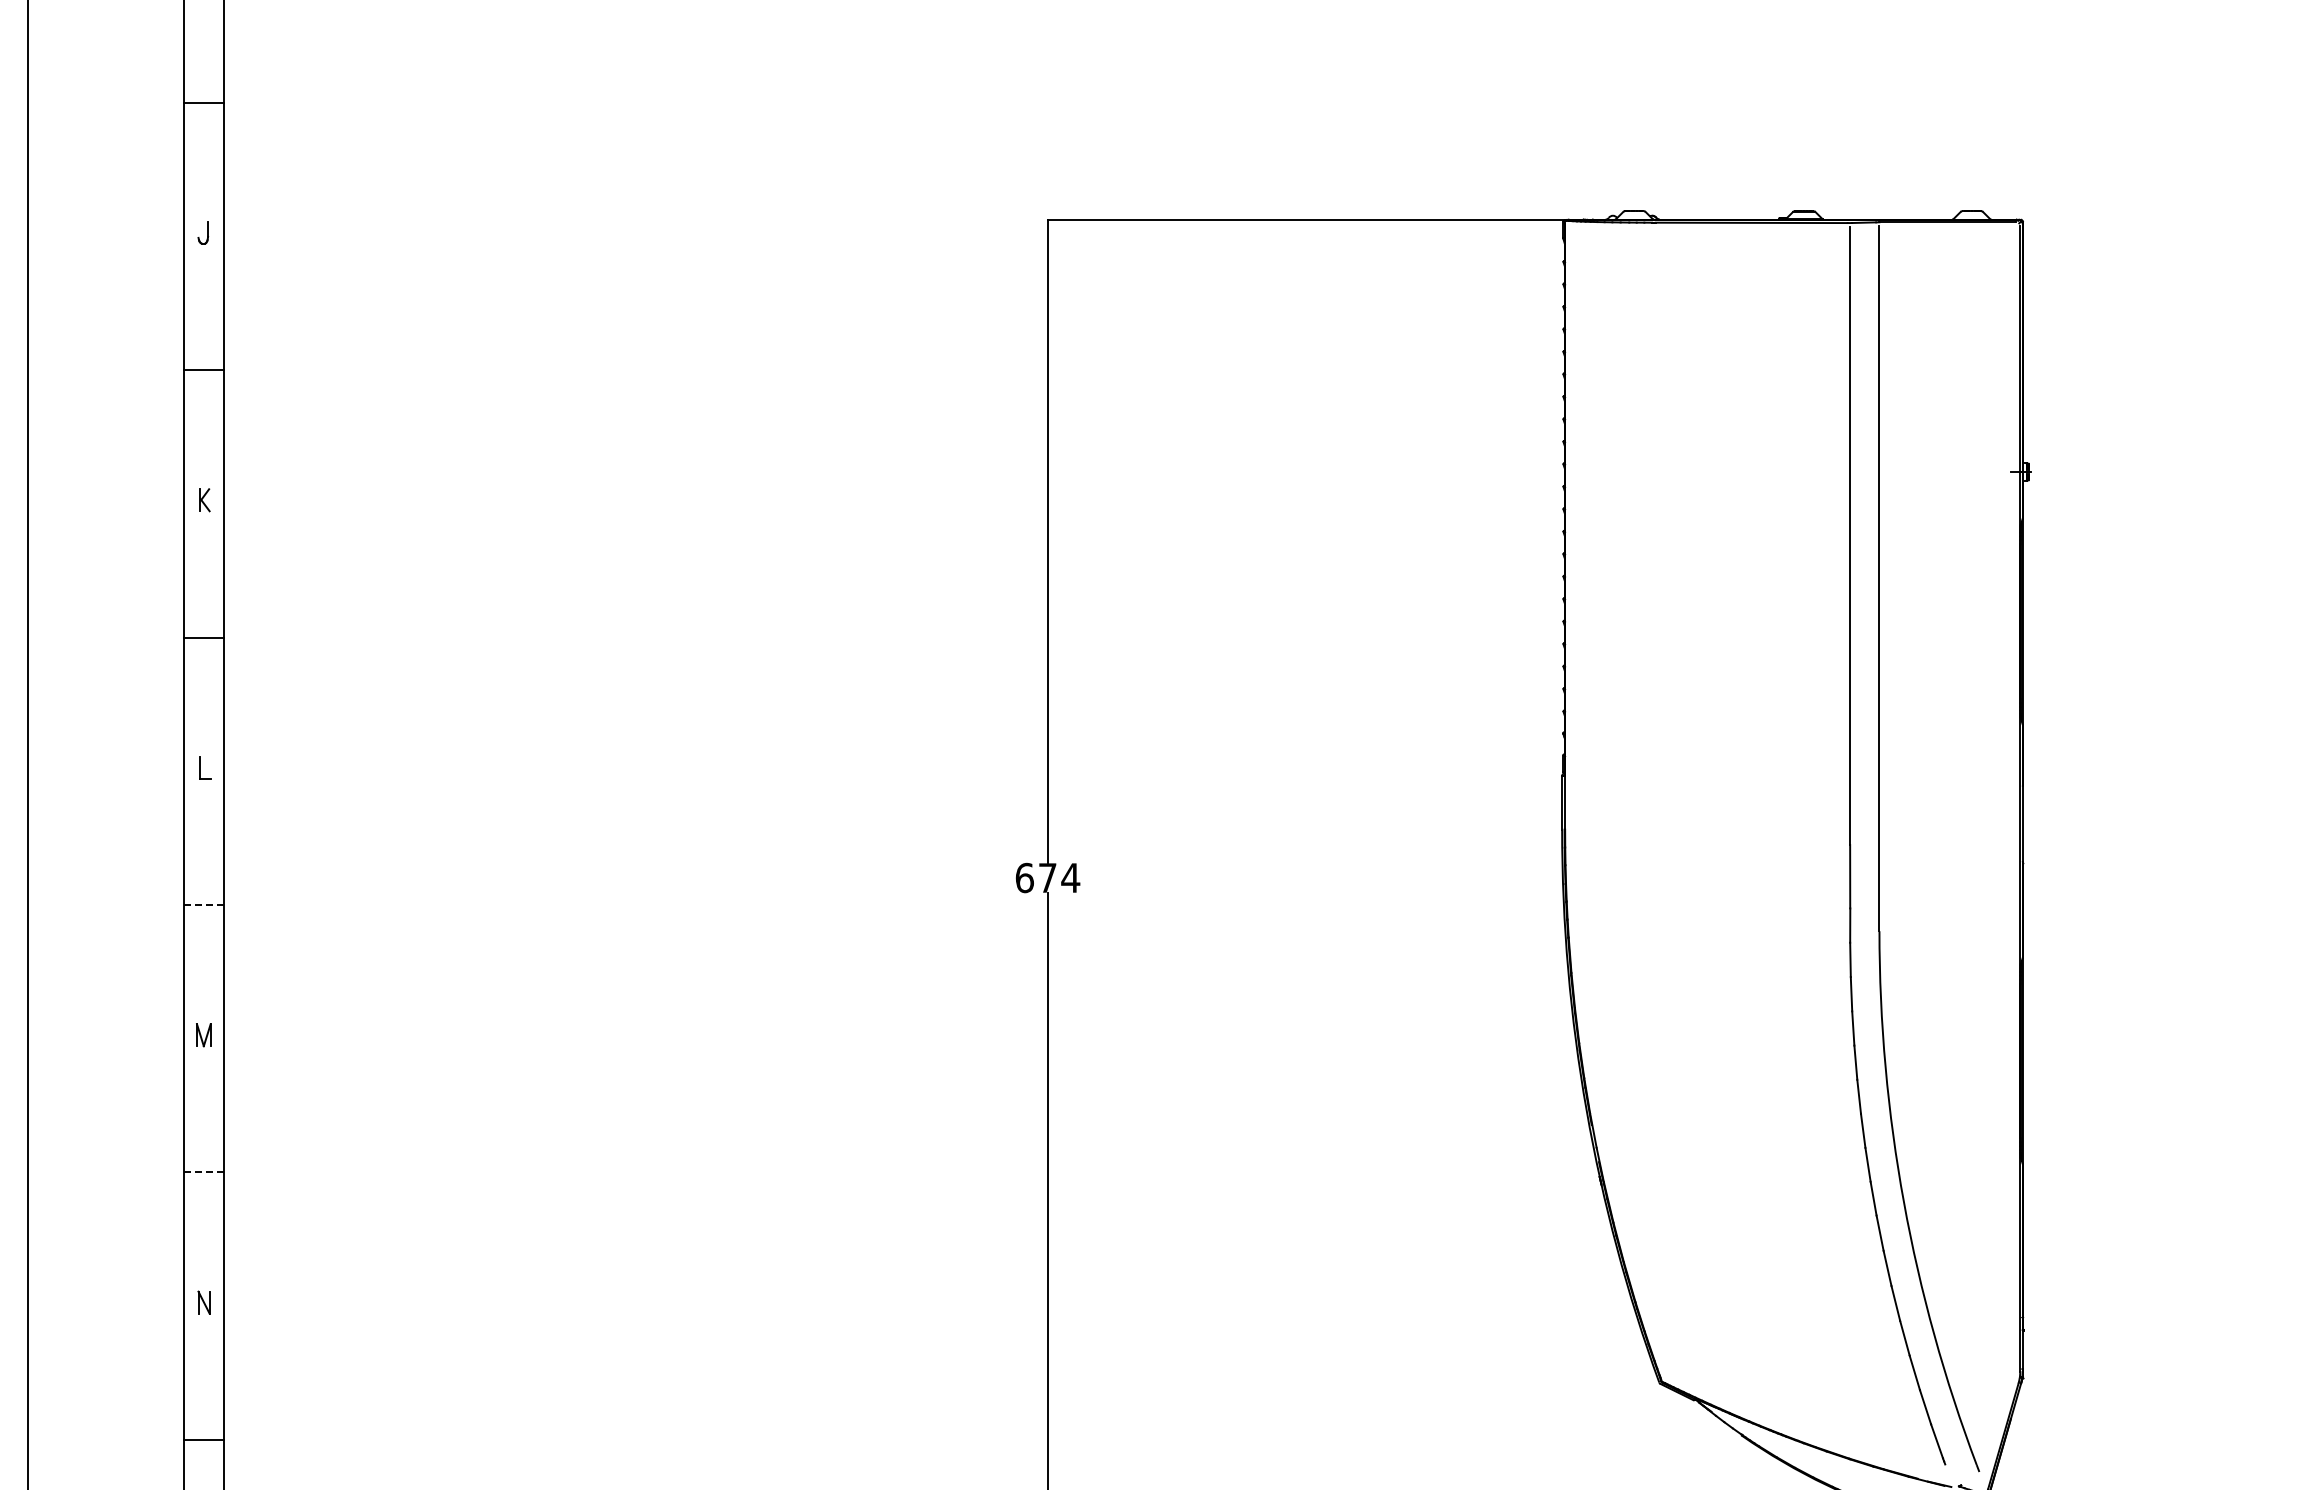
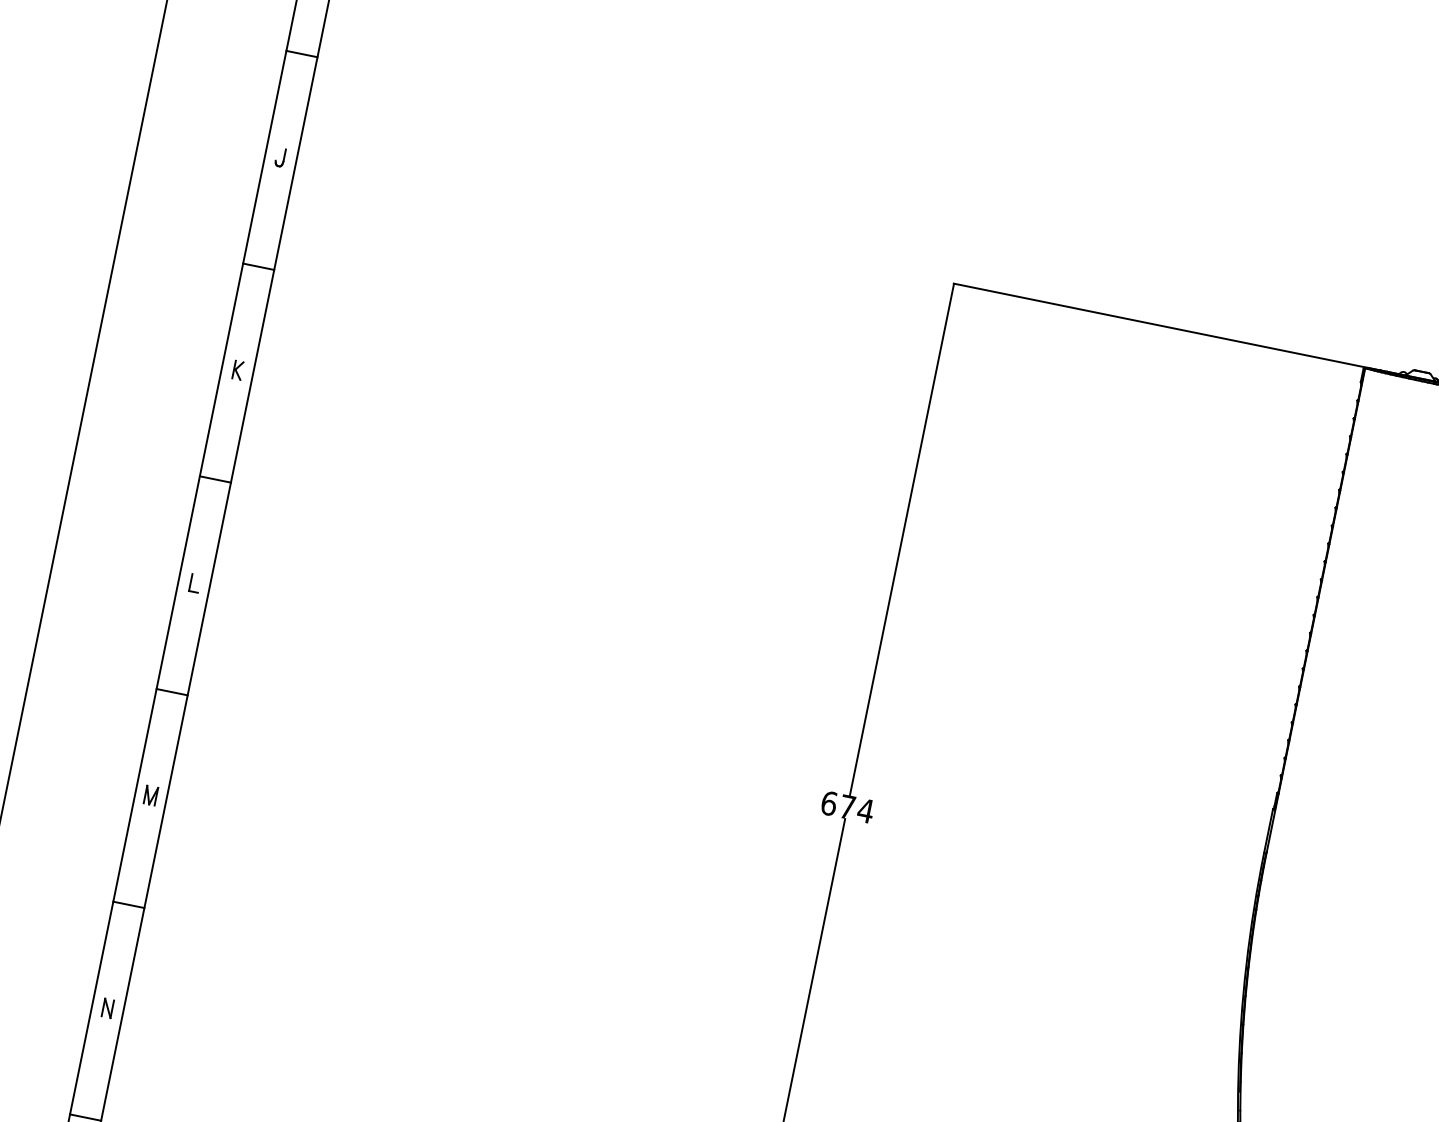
line: (204, 905) -> (172, 692), dashed -> solid
line: (204, 1172) -> (129, 904), dashed -> solid

